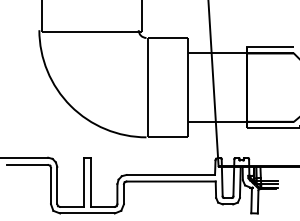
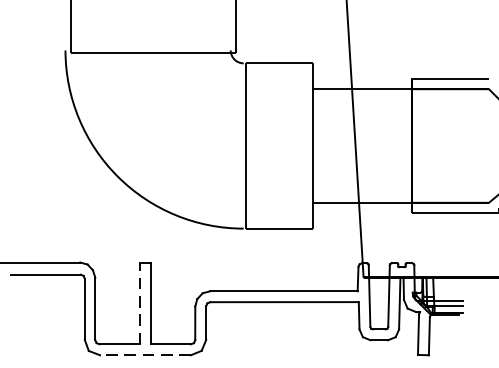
line: (83, 182) -> (138, 303), solid -> dashed
line: (86, 213) -> (143, 355), solid -> dashed

